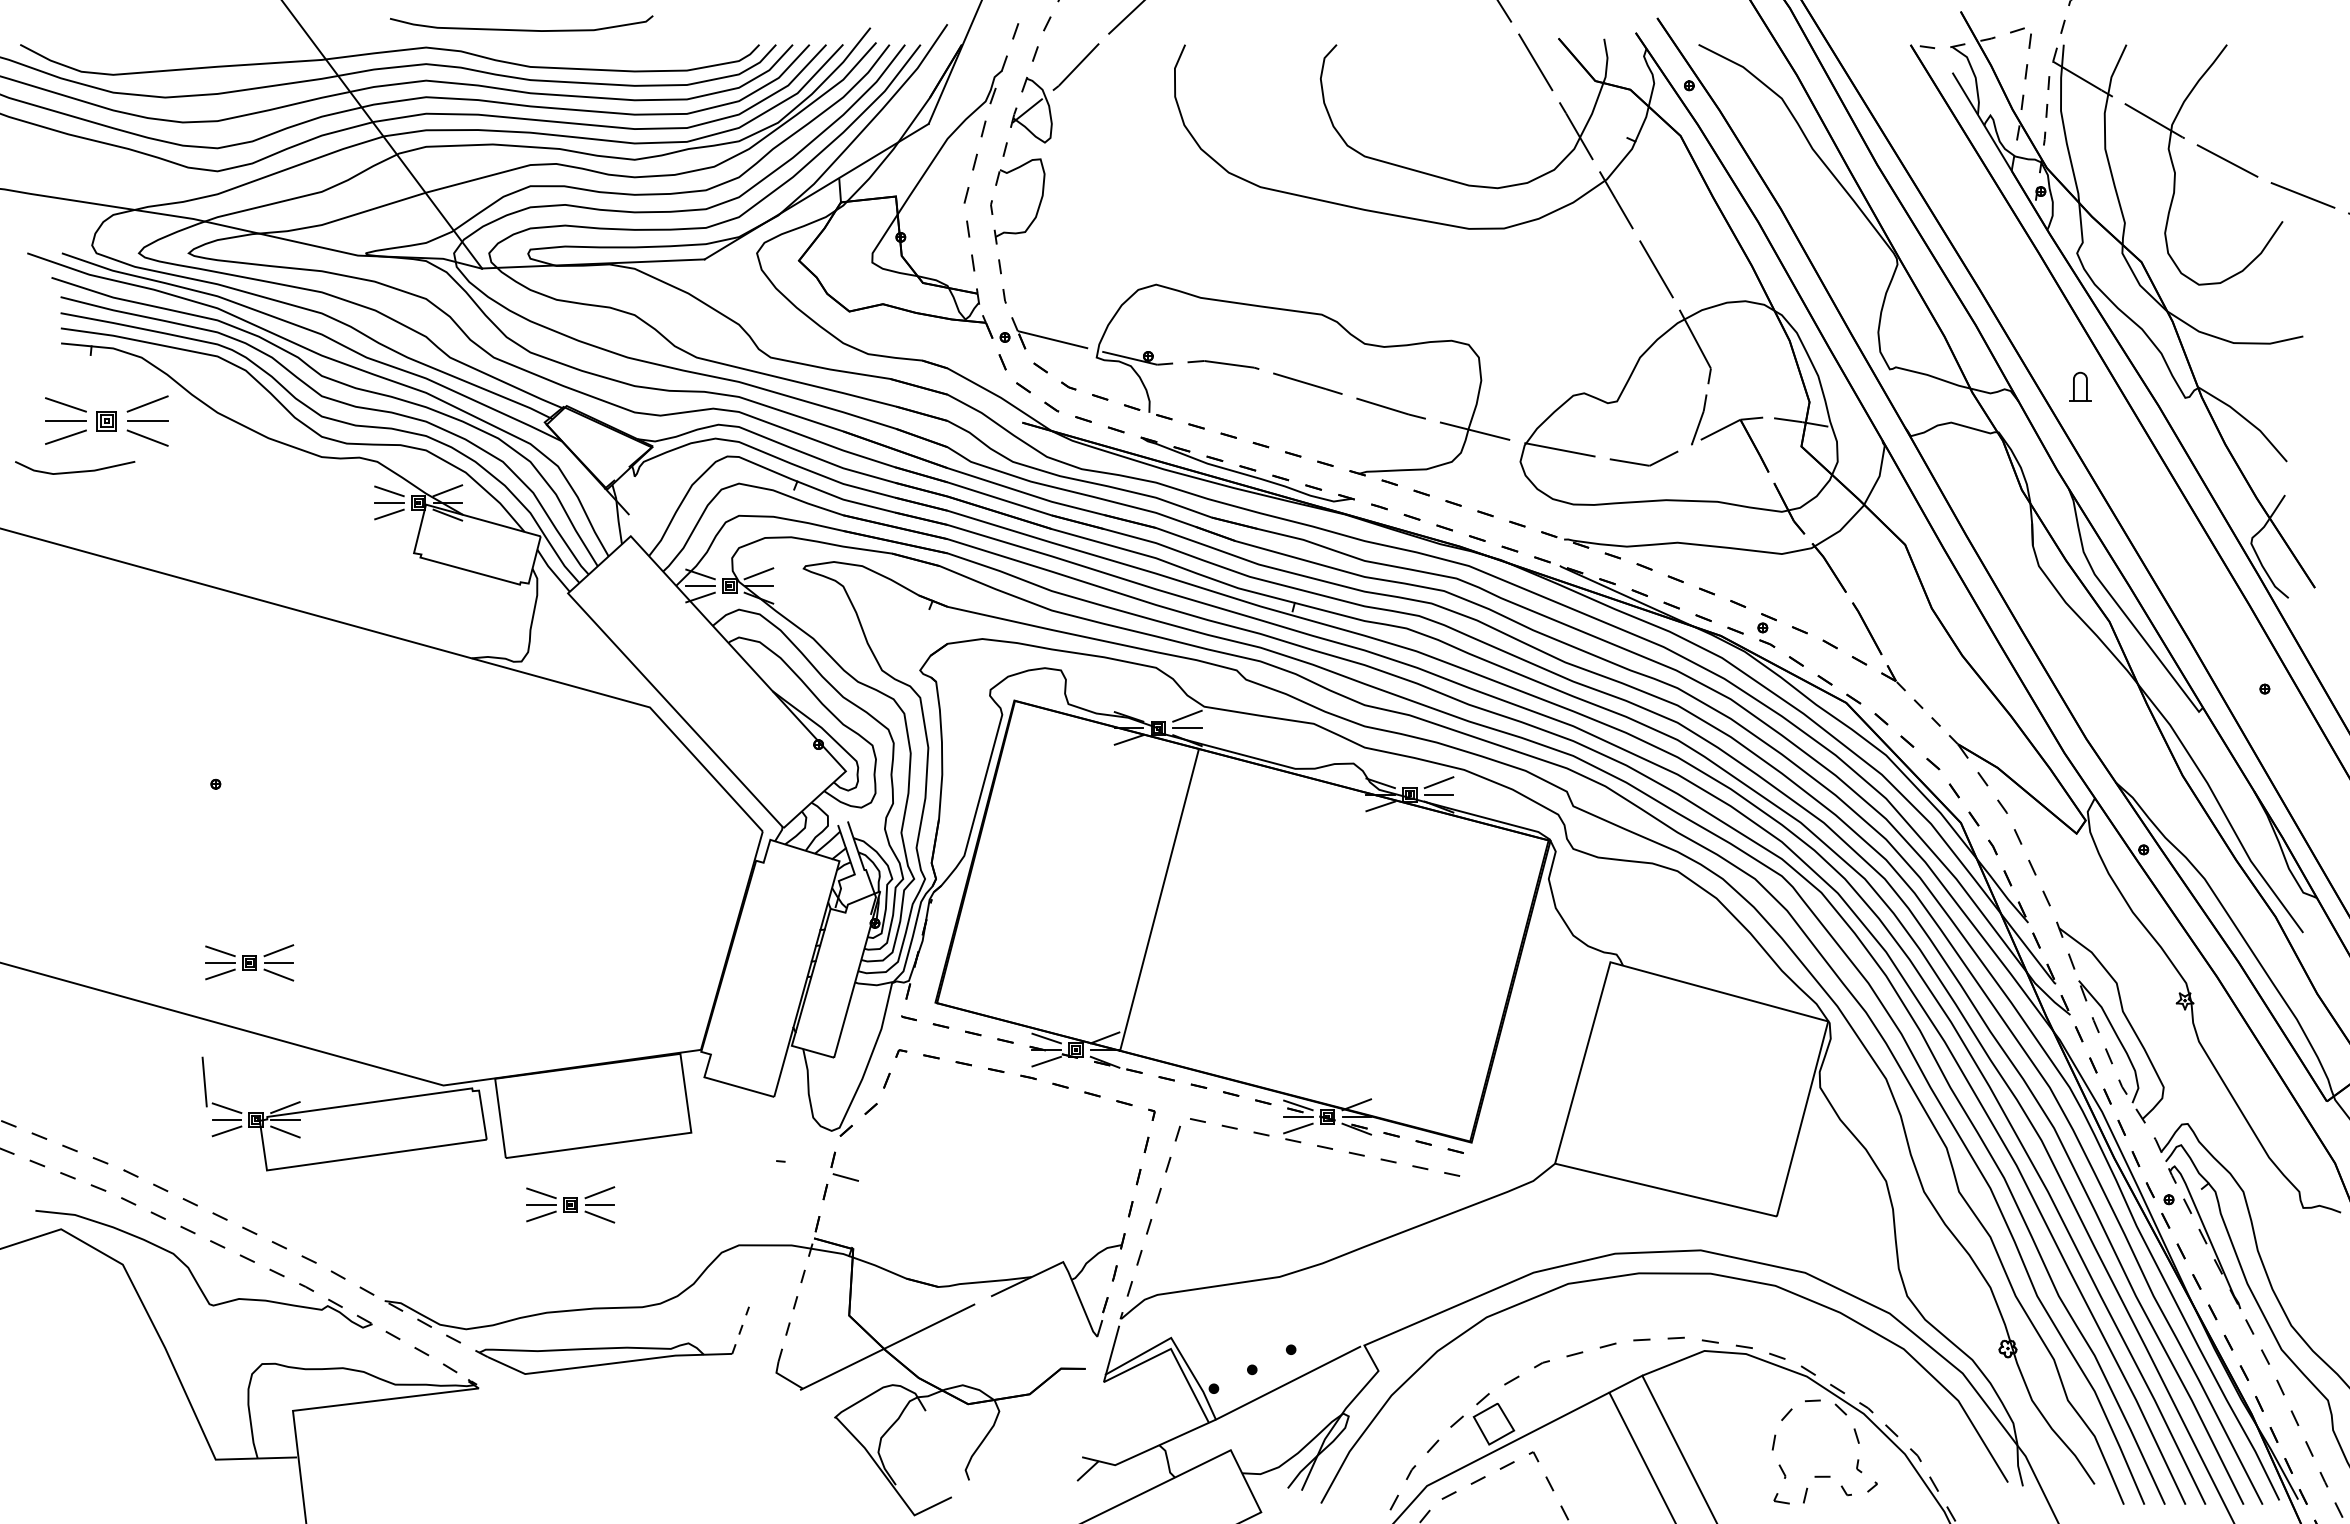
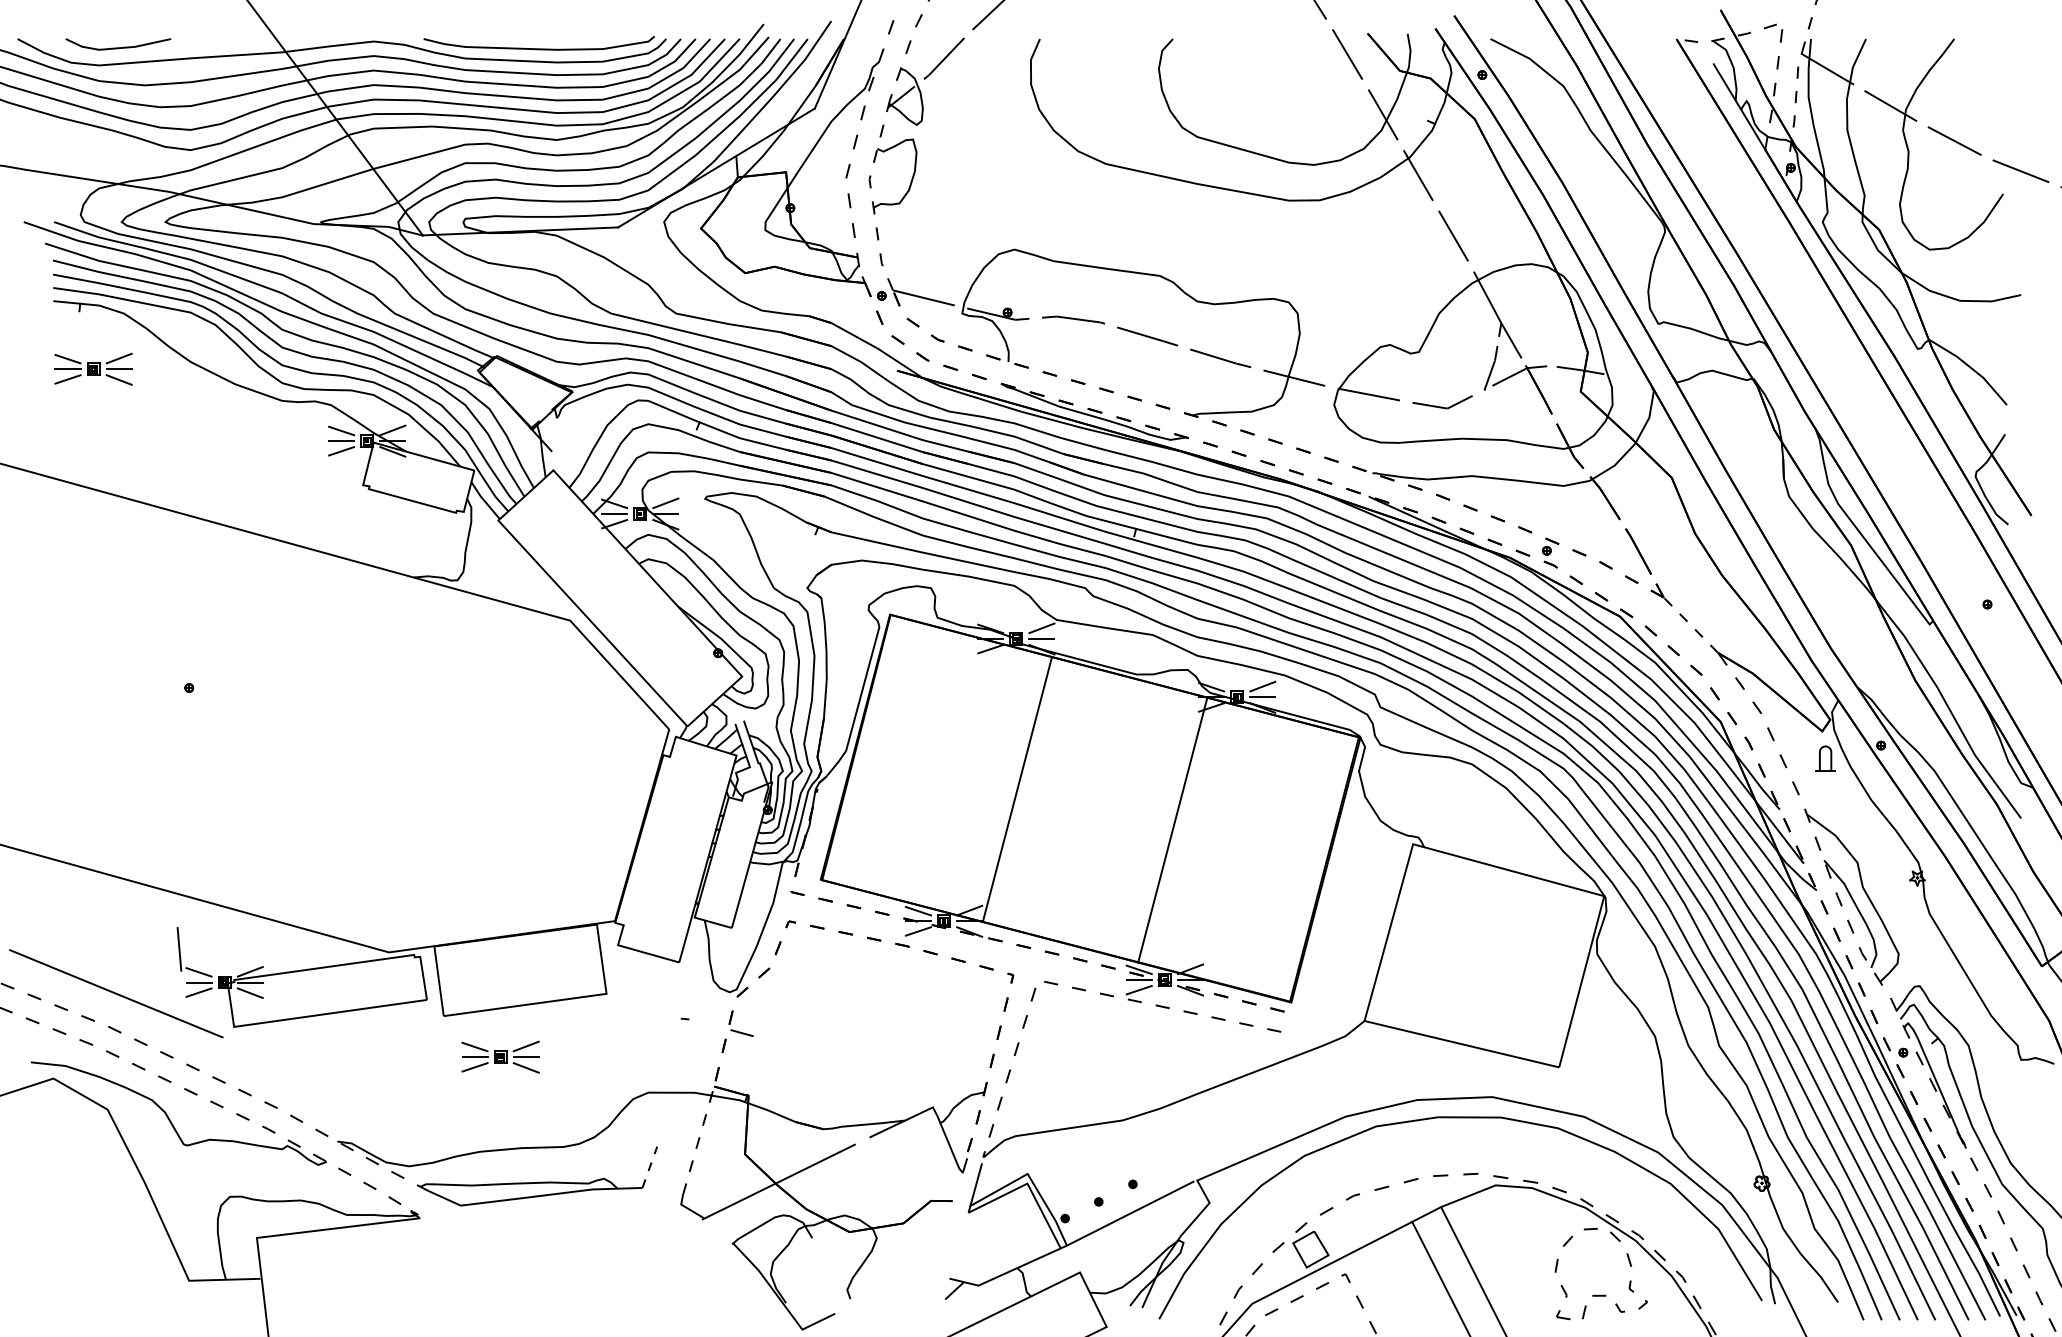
curve: (521, 29) -> (539, 48), moved
part: (2080, 386) -> (1825, 758), moved
line: (1725, 393) -> (1514, 345), added
part: (106, 420) -> (93, 368), size x0.71
line: (75, 471) -> (118, 47), moved
line: (1336, 946) -> (1172, 830), added
part: (249, 962) -> (218, 844), removed
line: (132, 1132) -> (116, 993), added

